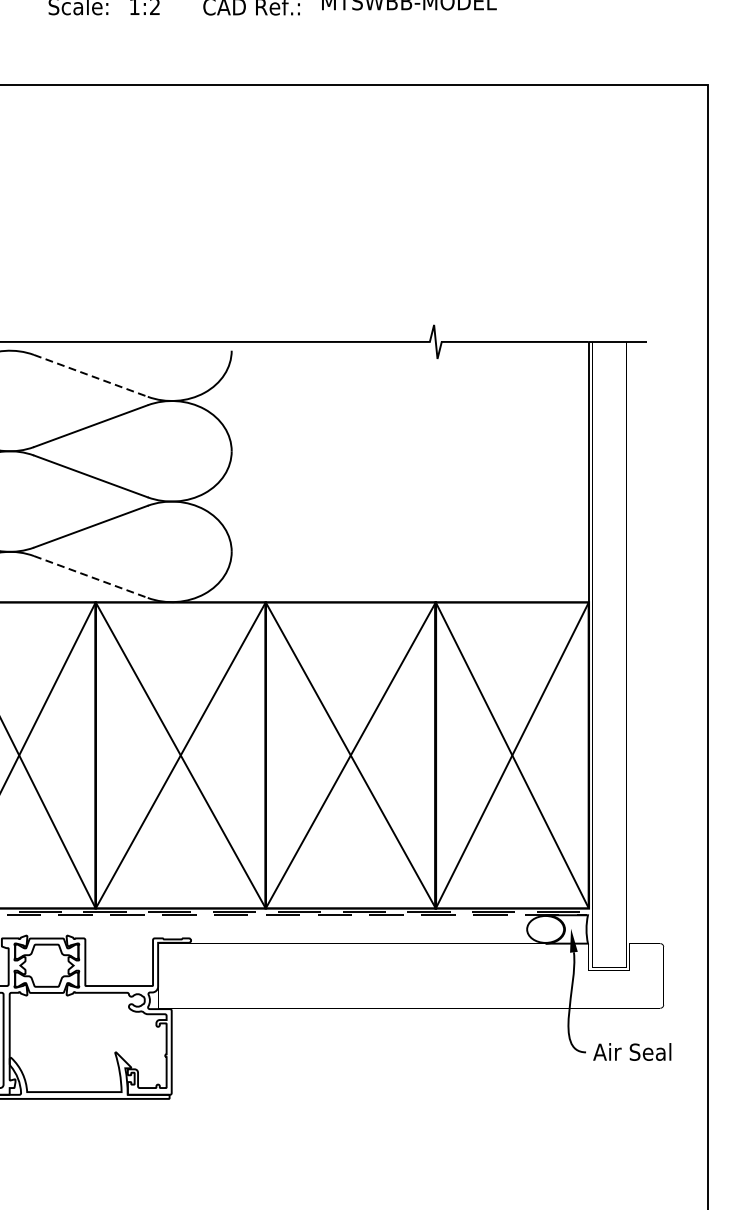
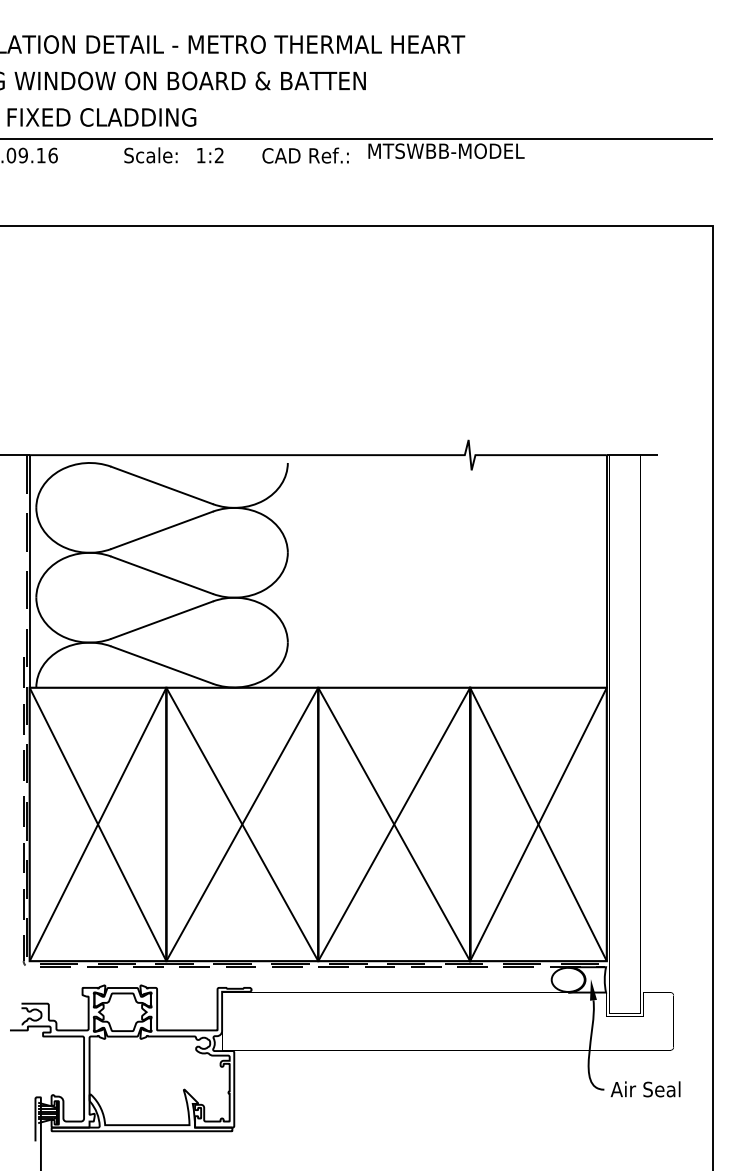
line: (91, 375) -> (162, 485), dashed -> solid
line: (91, 577) -> (162, 665), dashed -> solid

